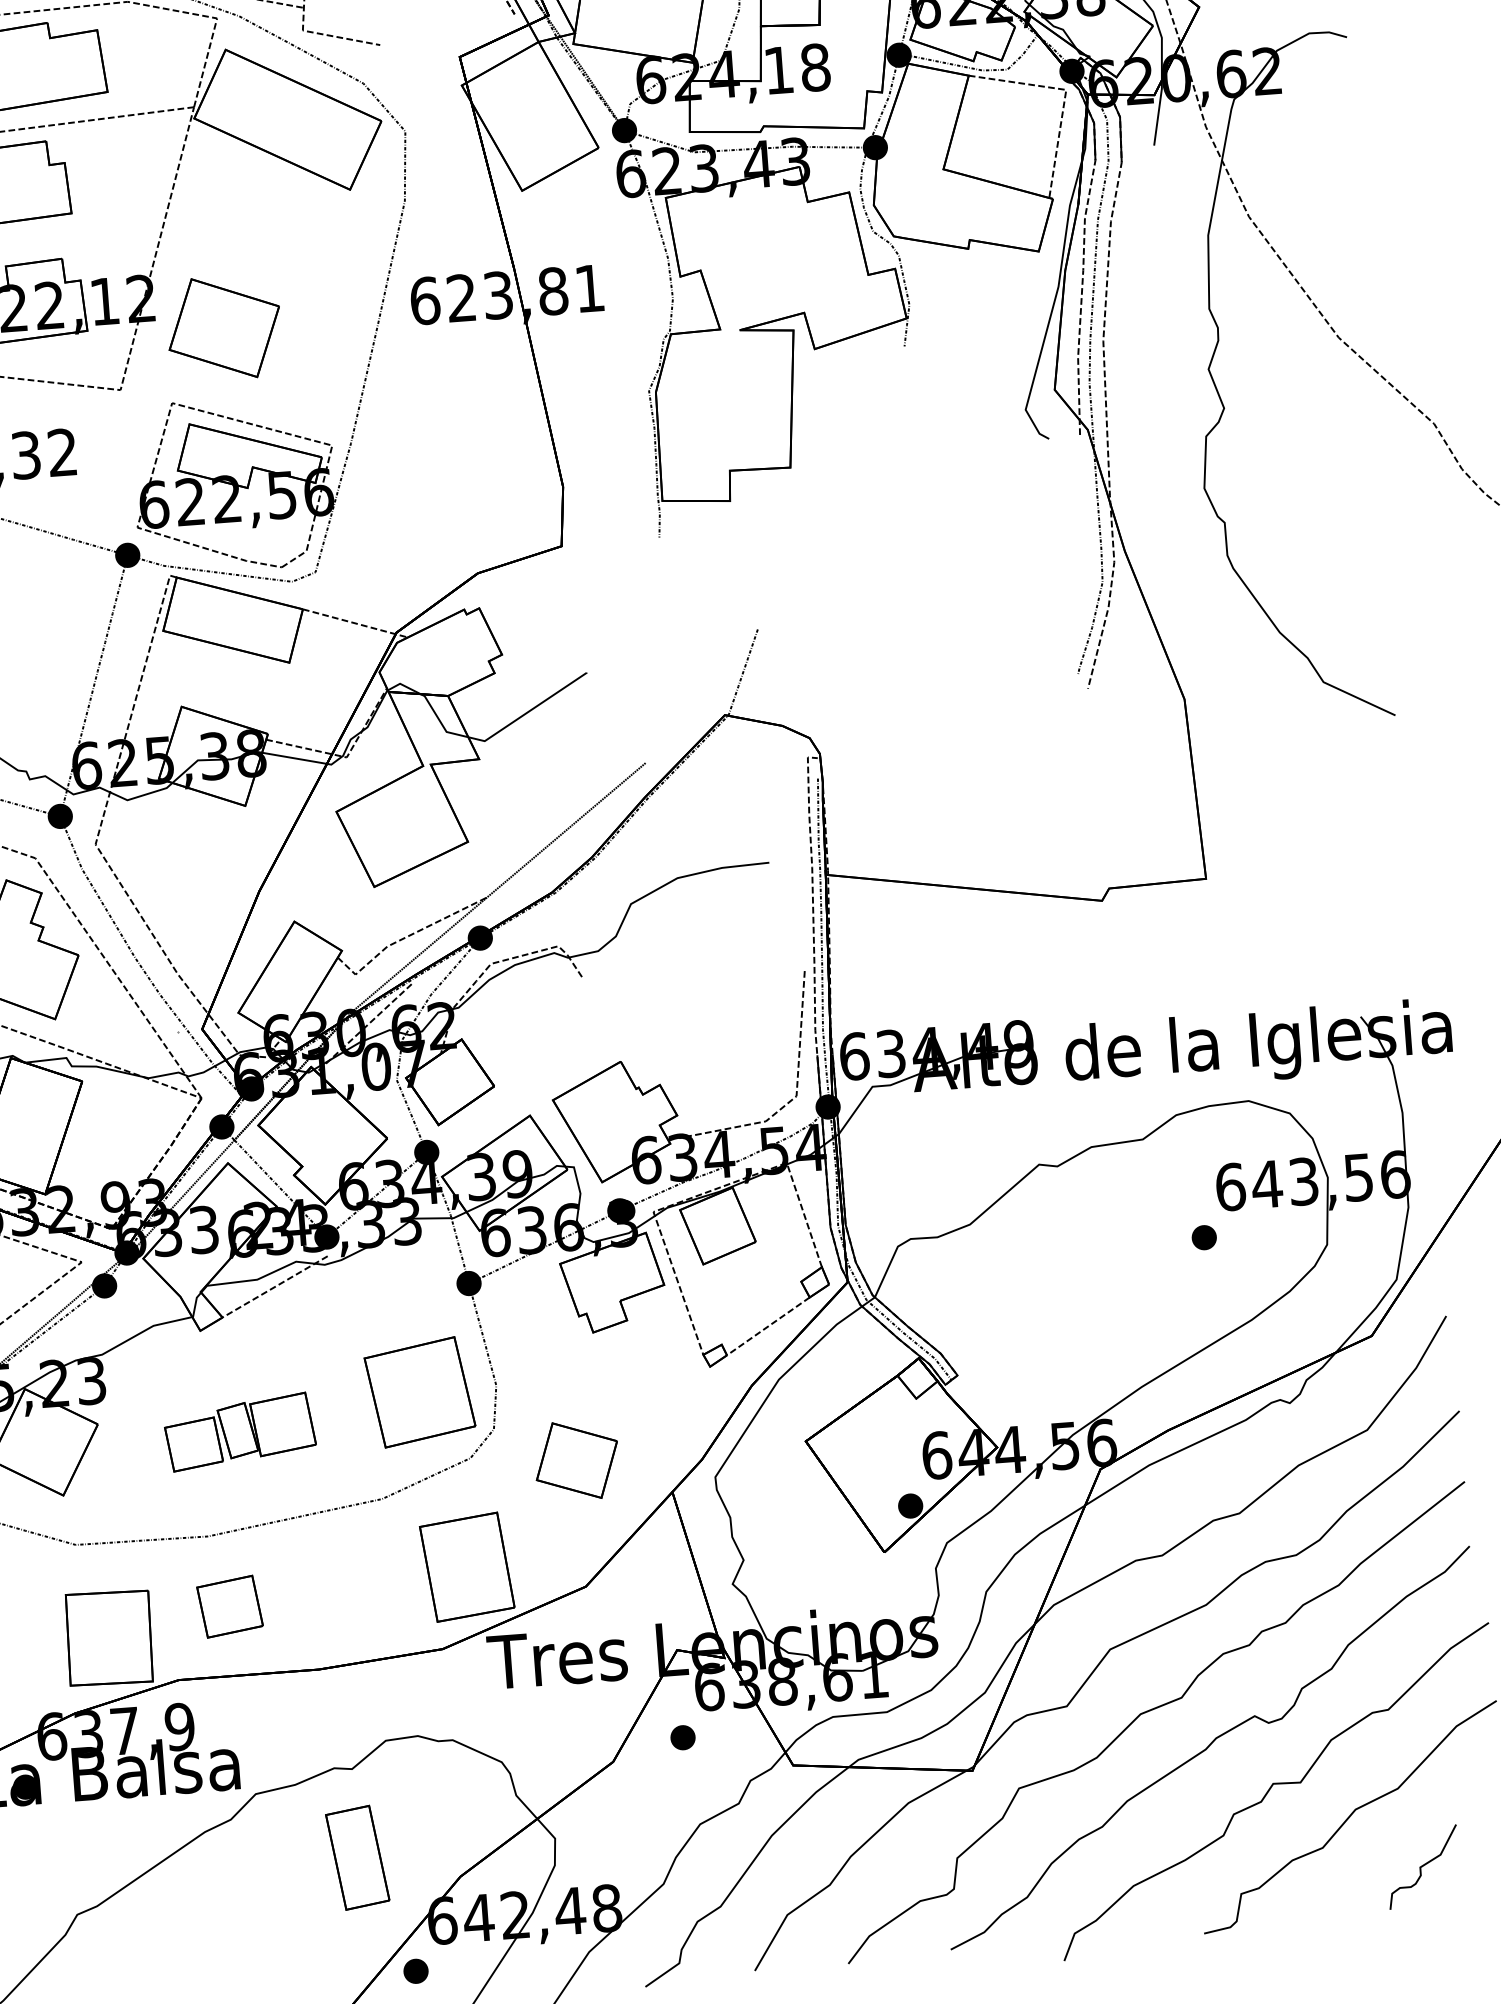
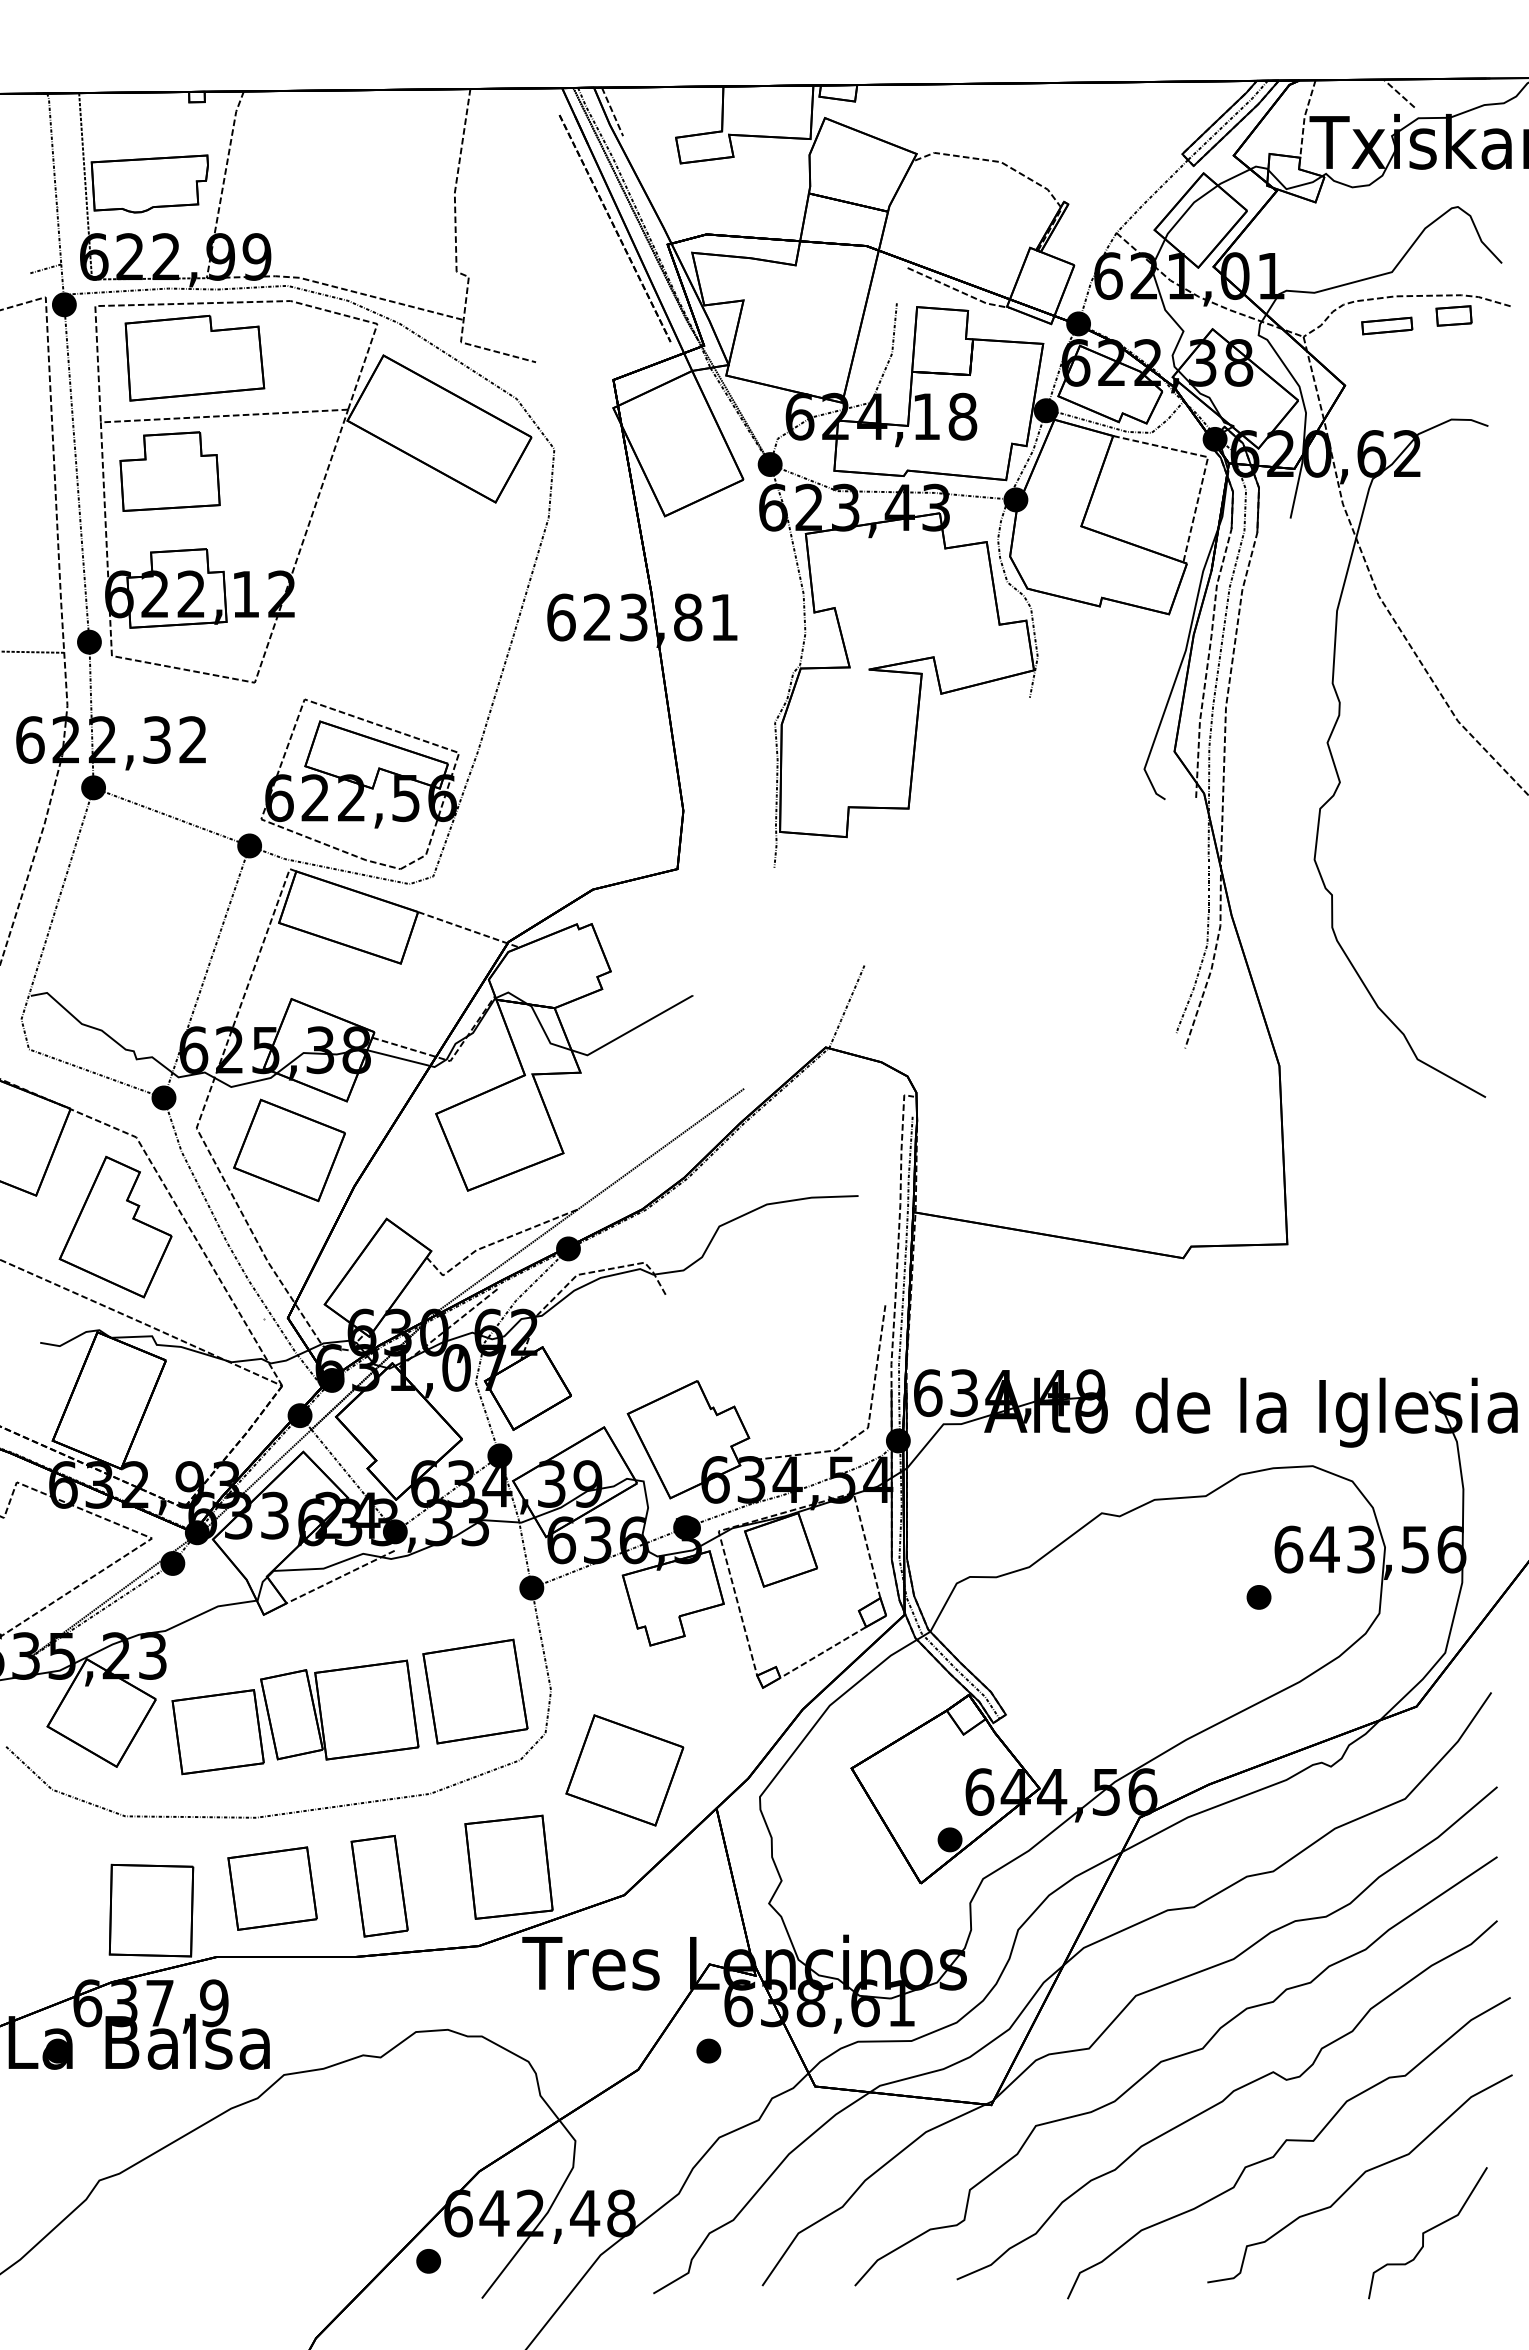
part: (224, 328) -> (289, 1150), moved
part: (240, 1432) -> (295, 1717), size x1.67
part: (576, 1460) -> (624, 1770), size x1.43
part: (229, 1606) -> (272, 1888), size x1.43
part: (357, 1857) -> (379, 1885), moved
part: (1422, 1867) -> (1427, 2233), size x1.67

